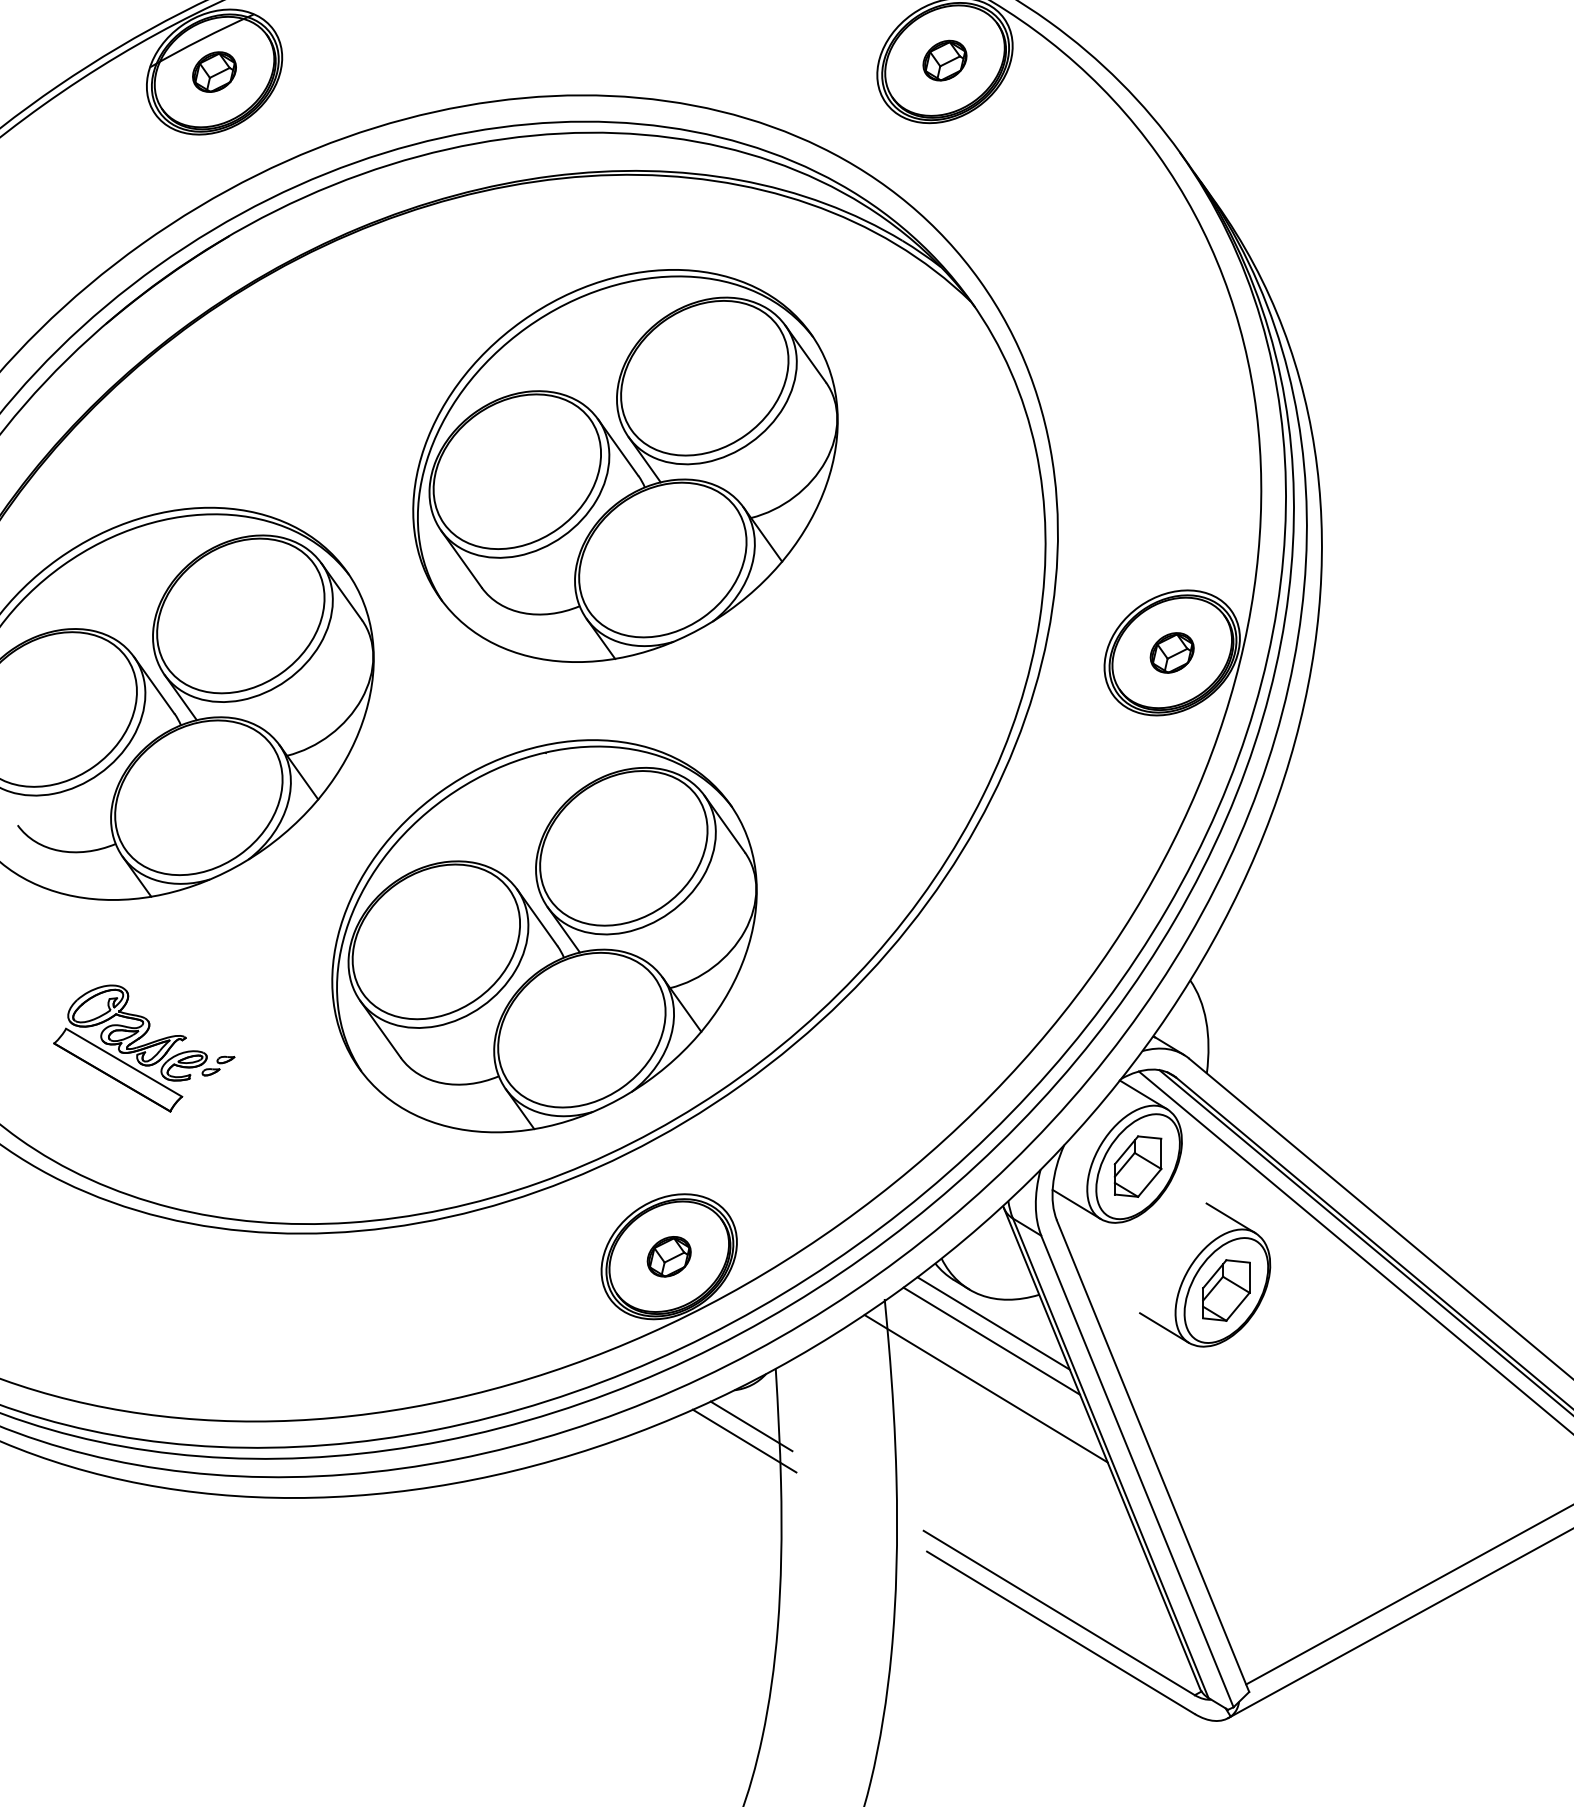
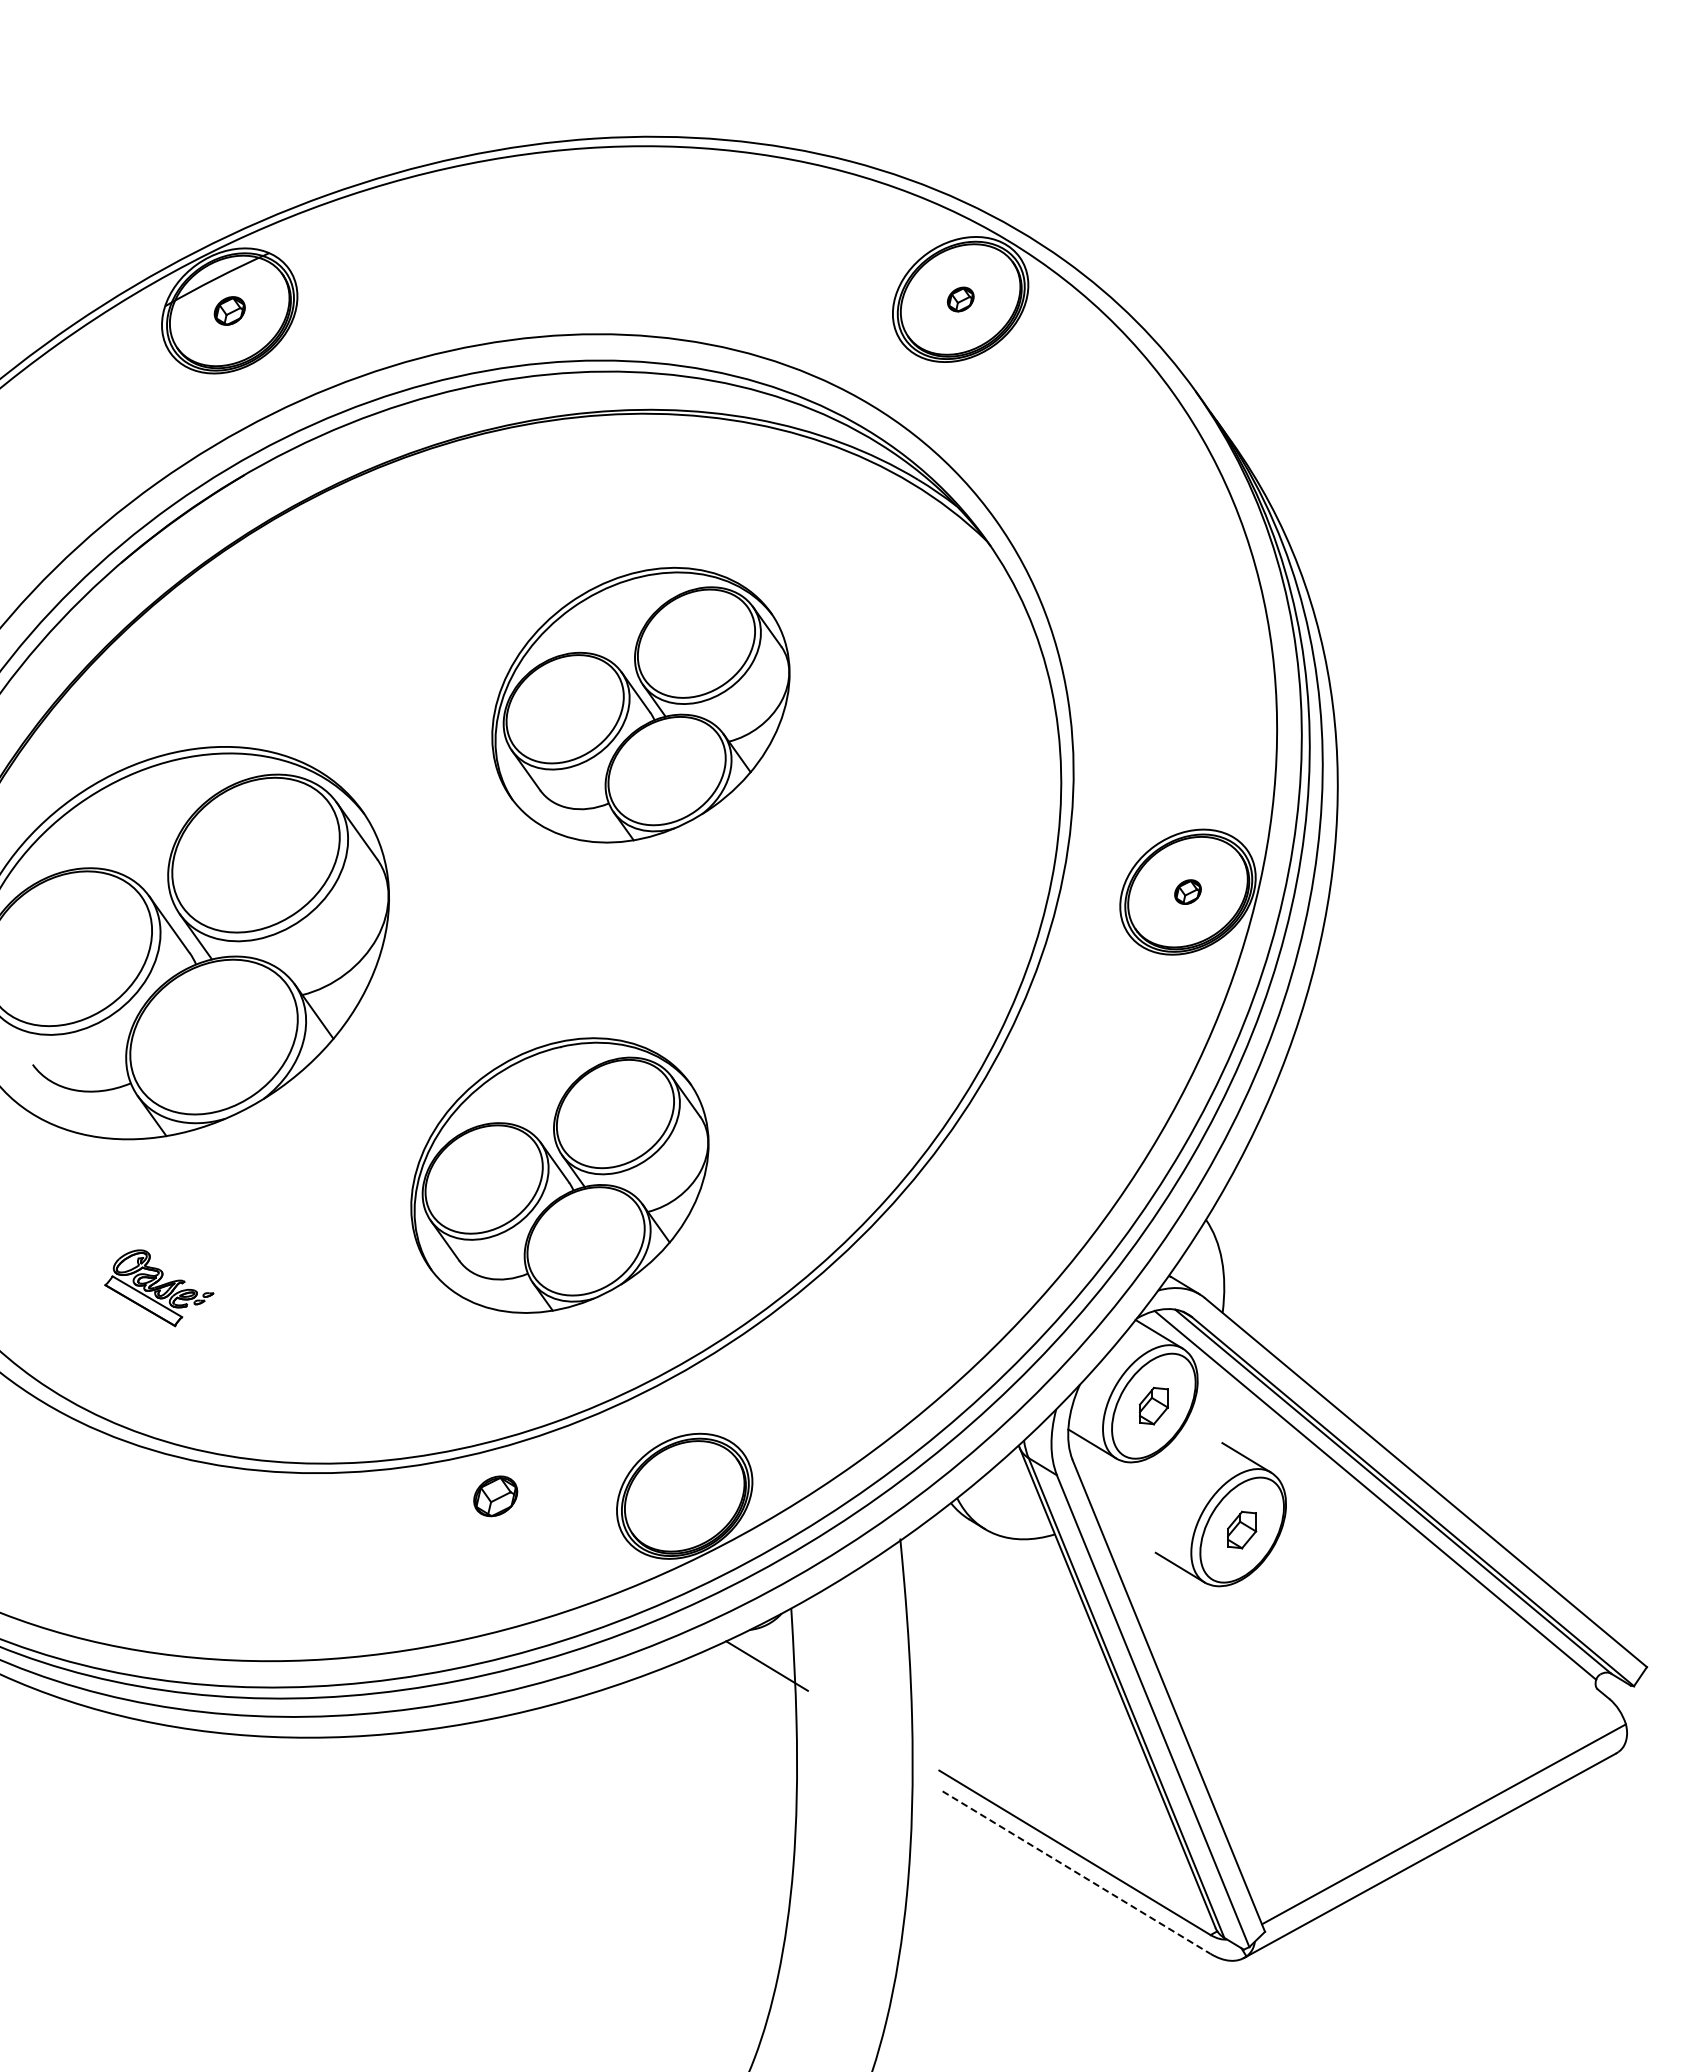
part: (944, 60) -> (960, 299), size x0.6
part: (214, 71) -> (229, 310), size x0.7
part: (625, 466) -> (640, 705), size x0.7
part: (1171, 652) -> (1187, 891), size x0.6
part: (544, 936) -> (559, 1175), size x0.7
part: (144, 1049) -> (159, 1288), size x0.6
part: (1137, 1165) -> (1153, 1405), size x0.6
part: (669, 1256) -> (495, 1496), moved
part: (1225, 1289) -> (1241, 1529), size x0.6
line: (993, 1322) -> (1009, 1562), removed
line: (991, 1340) -> (1007, 1580), removed
line: (985, 1388) -> (1001, 1628), removed
line: (743, 1440) -> (759, 1680), removed
line: (1060, 1632) -> (1076, 1872), solid -> dashed

